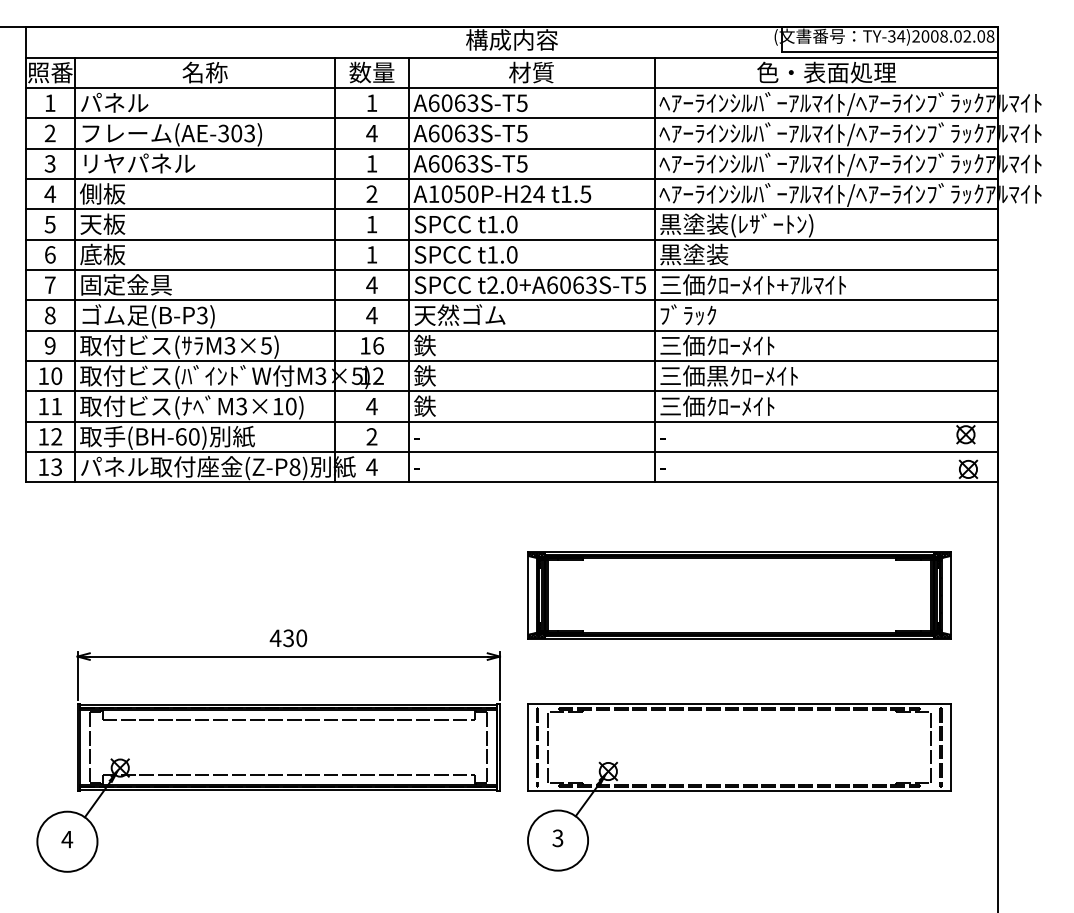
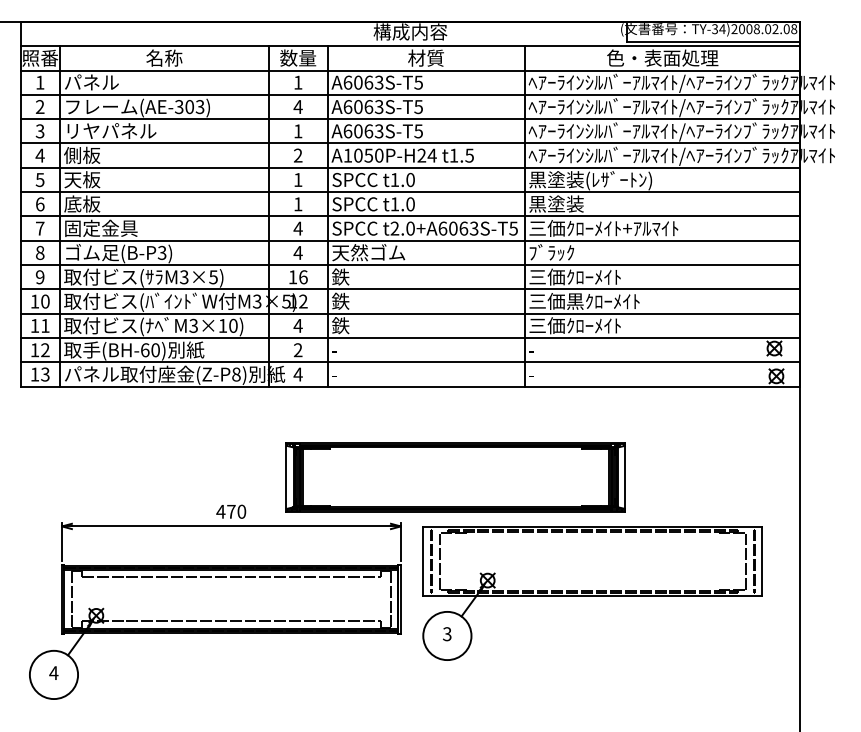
part: (739, 595) -> (455, 477), moved
text: (288, 637) -> (231, 511), 430 -> 470
part: (739, 787) -> (592, 593), moved

